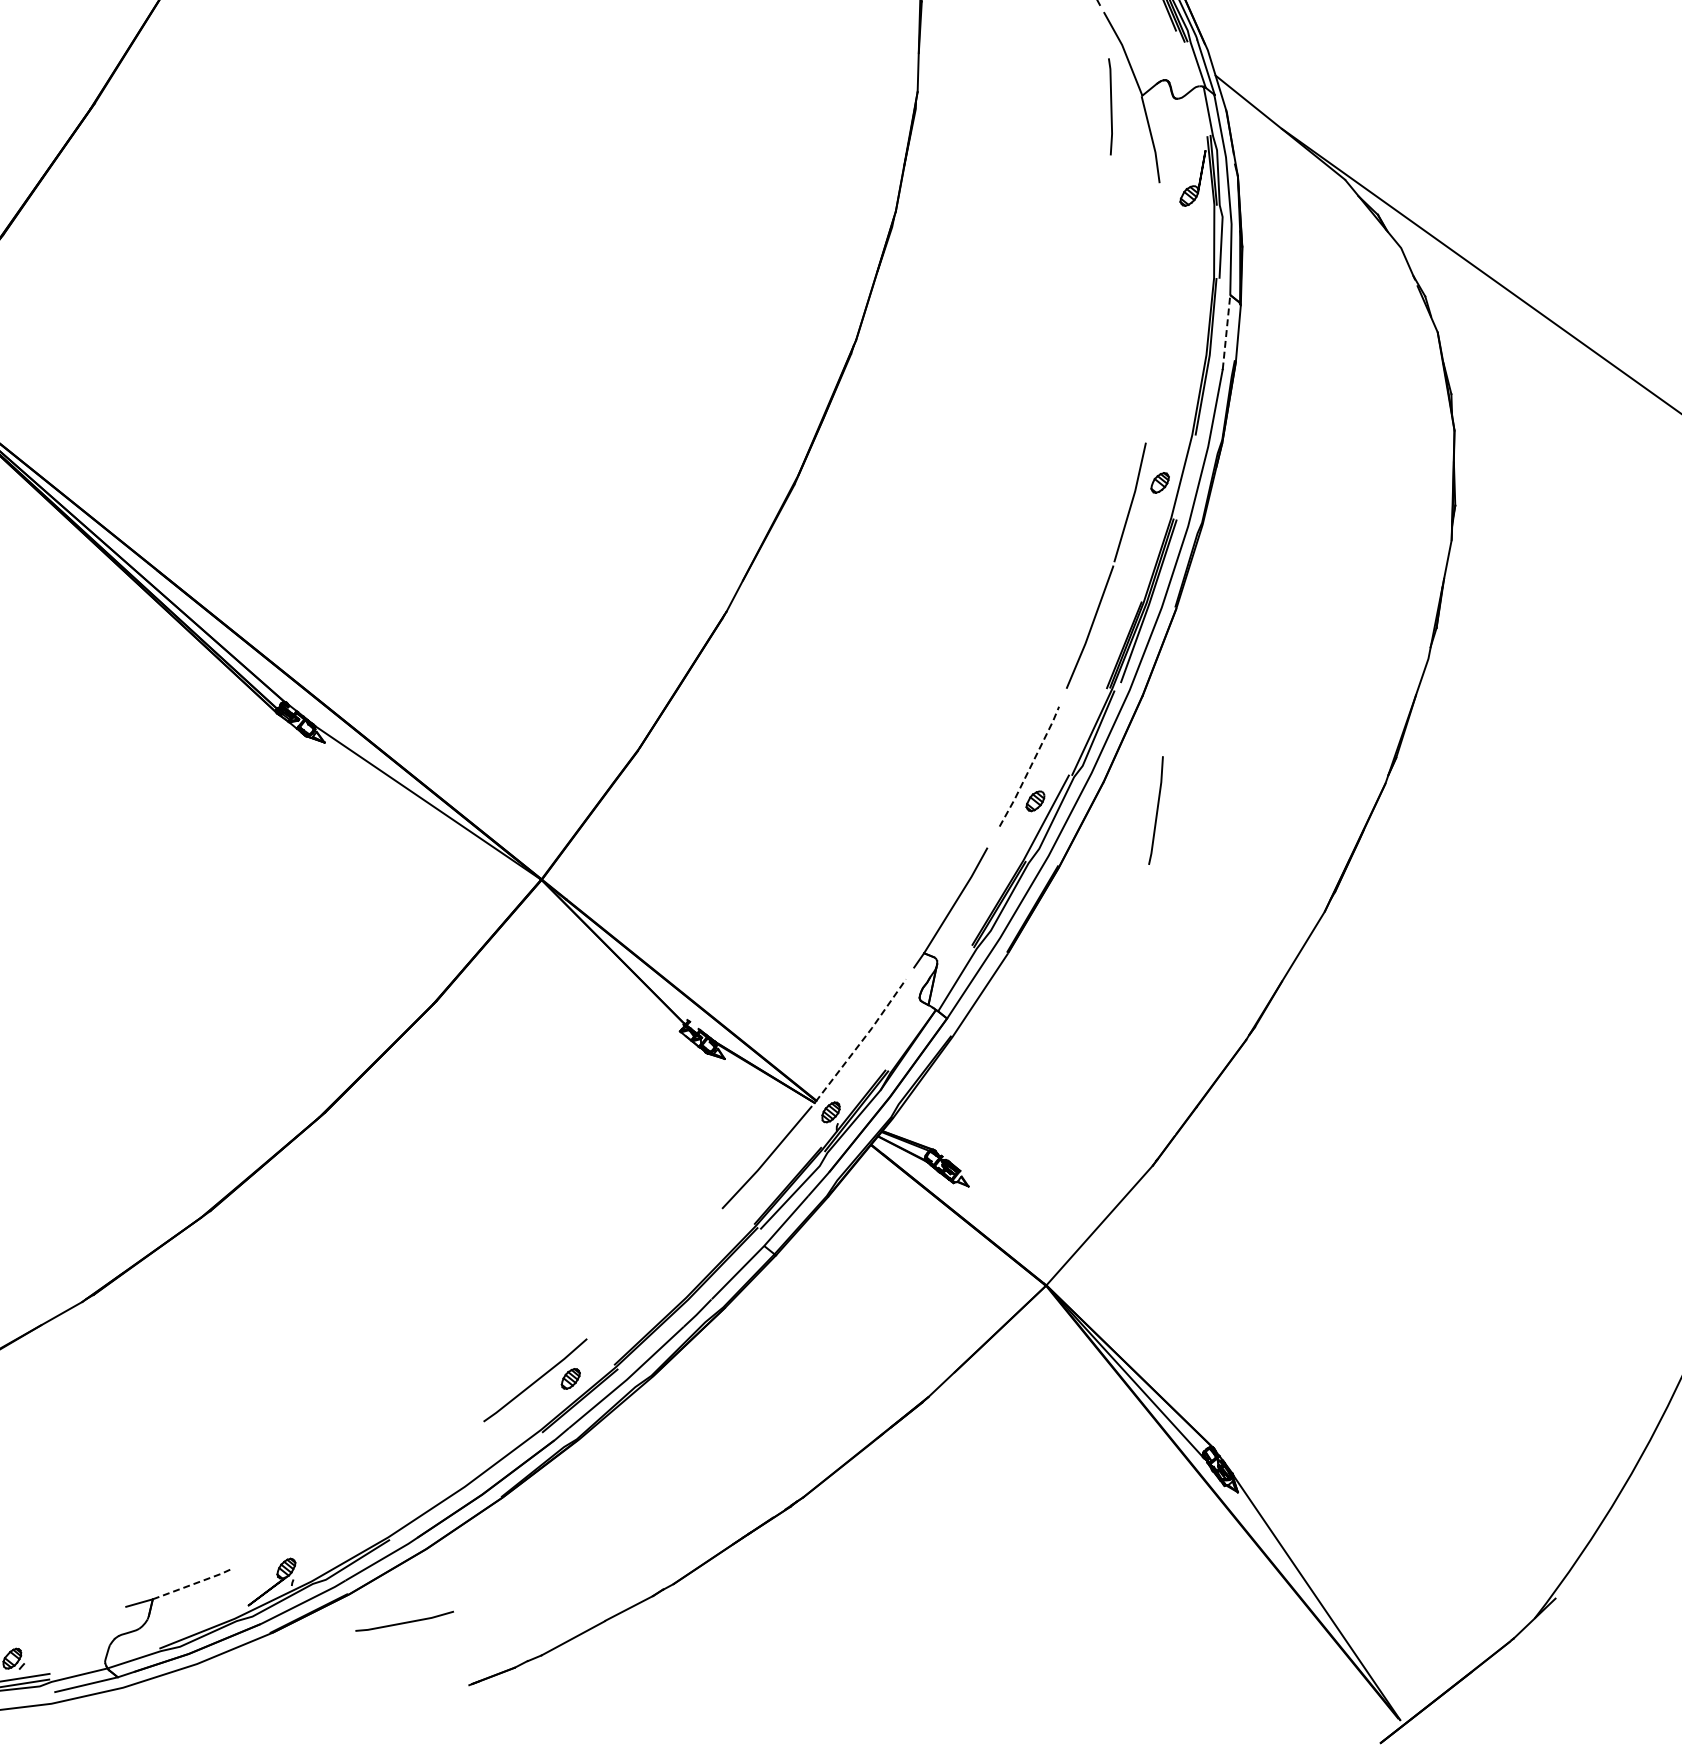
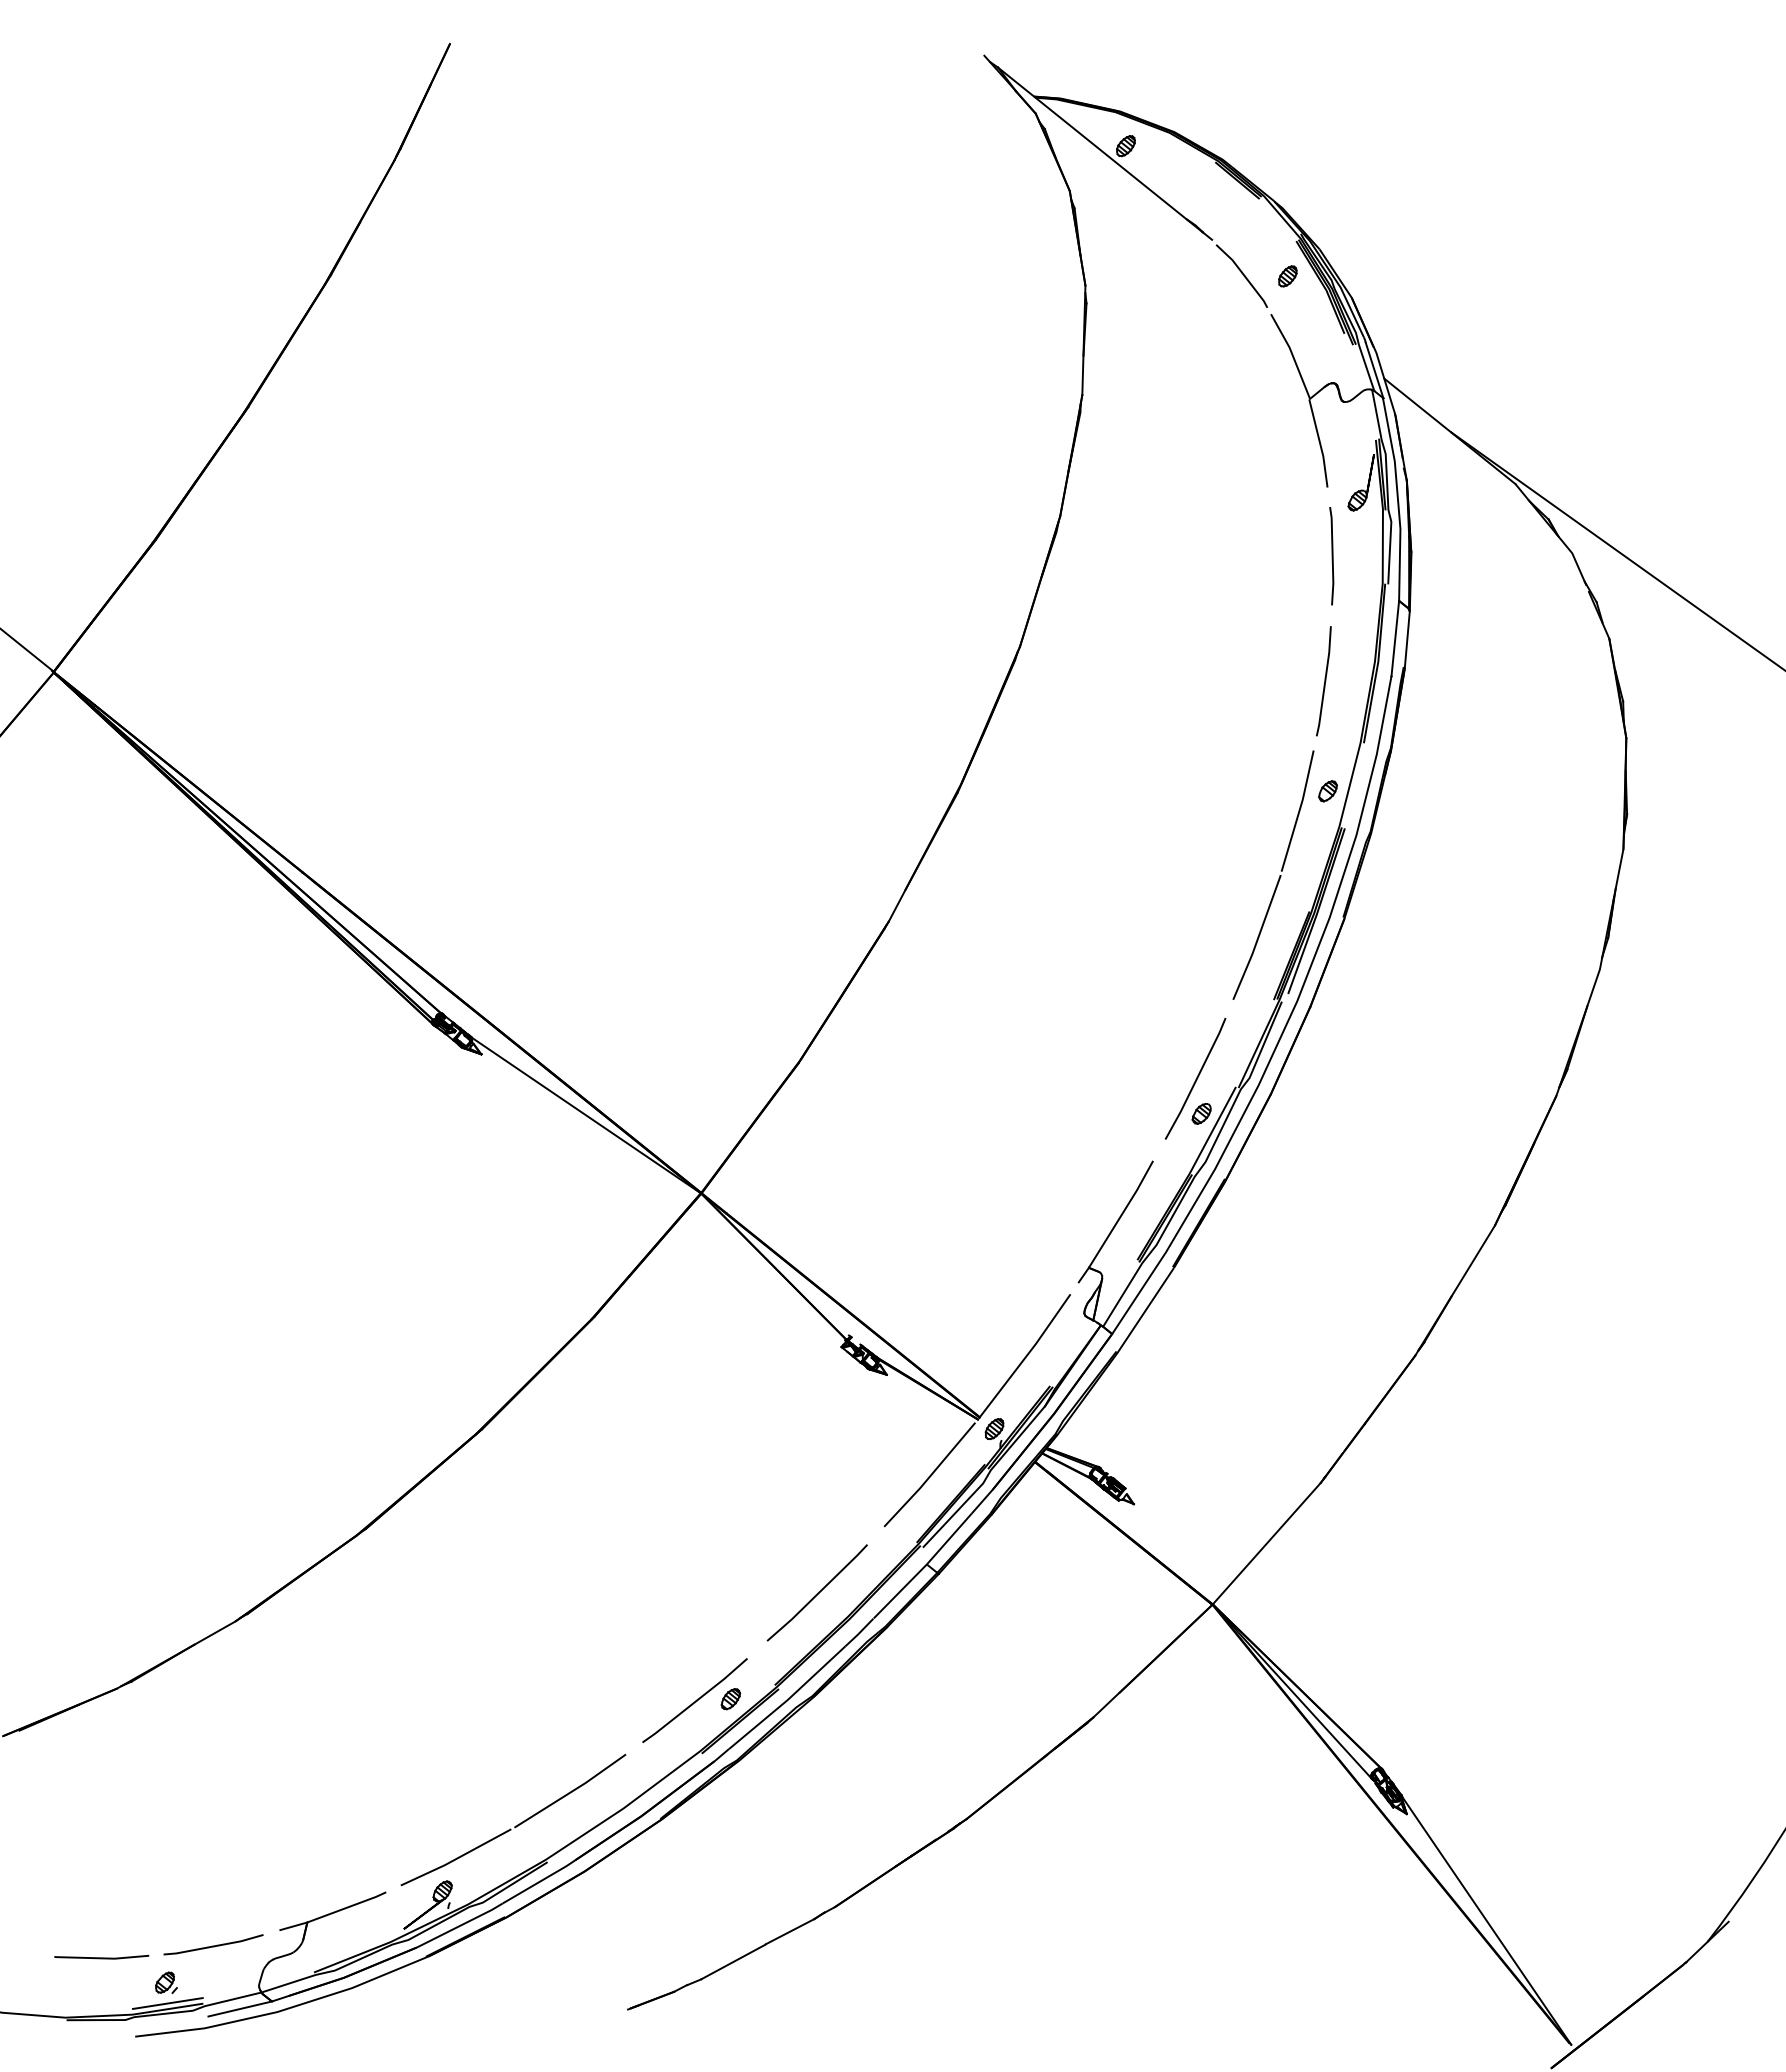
line: (1110, 107) -> (1331, 556), moved
line: (1226, 332) -> (1395, 638), dashed -> solid
line: (1030, 766) -> (1196, 1078), dashed -> solid
line: (1156, 810) -> (1324, 681), moved
line: (861, 1041) -> (1025, 1357), dashed -> solid
line: (656, 1273) -> (817, 1592), added
part: (356, 1498) -> (513, 1820), added
line: (193, 1584) -> (348, 1907), dashed -> solid
line: (404, 1622) -> (213, 1945), moved

